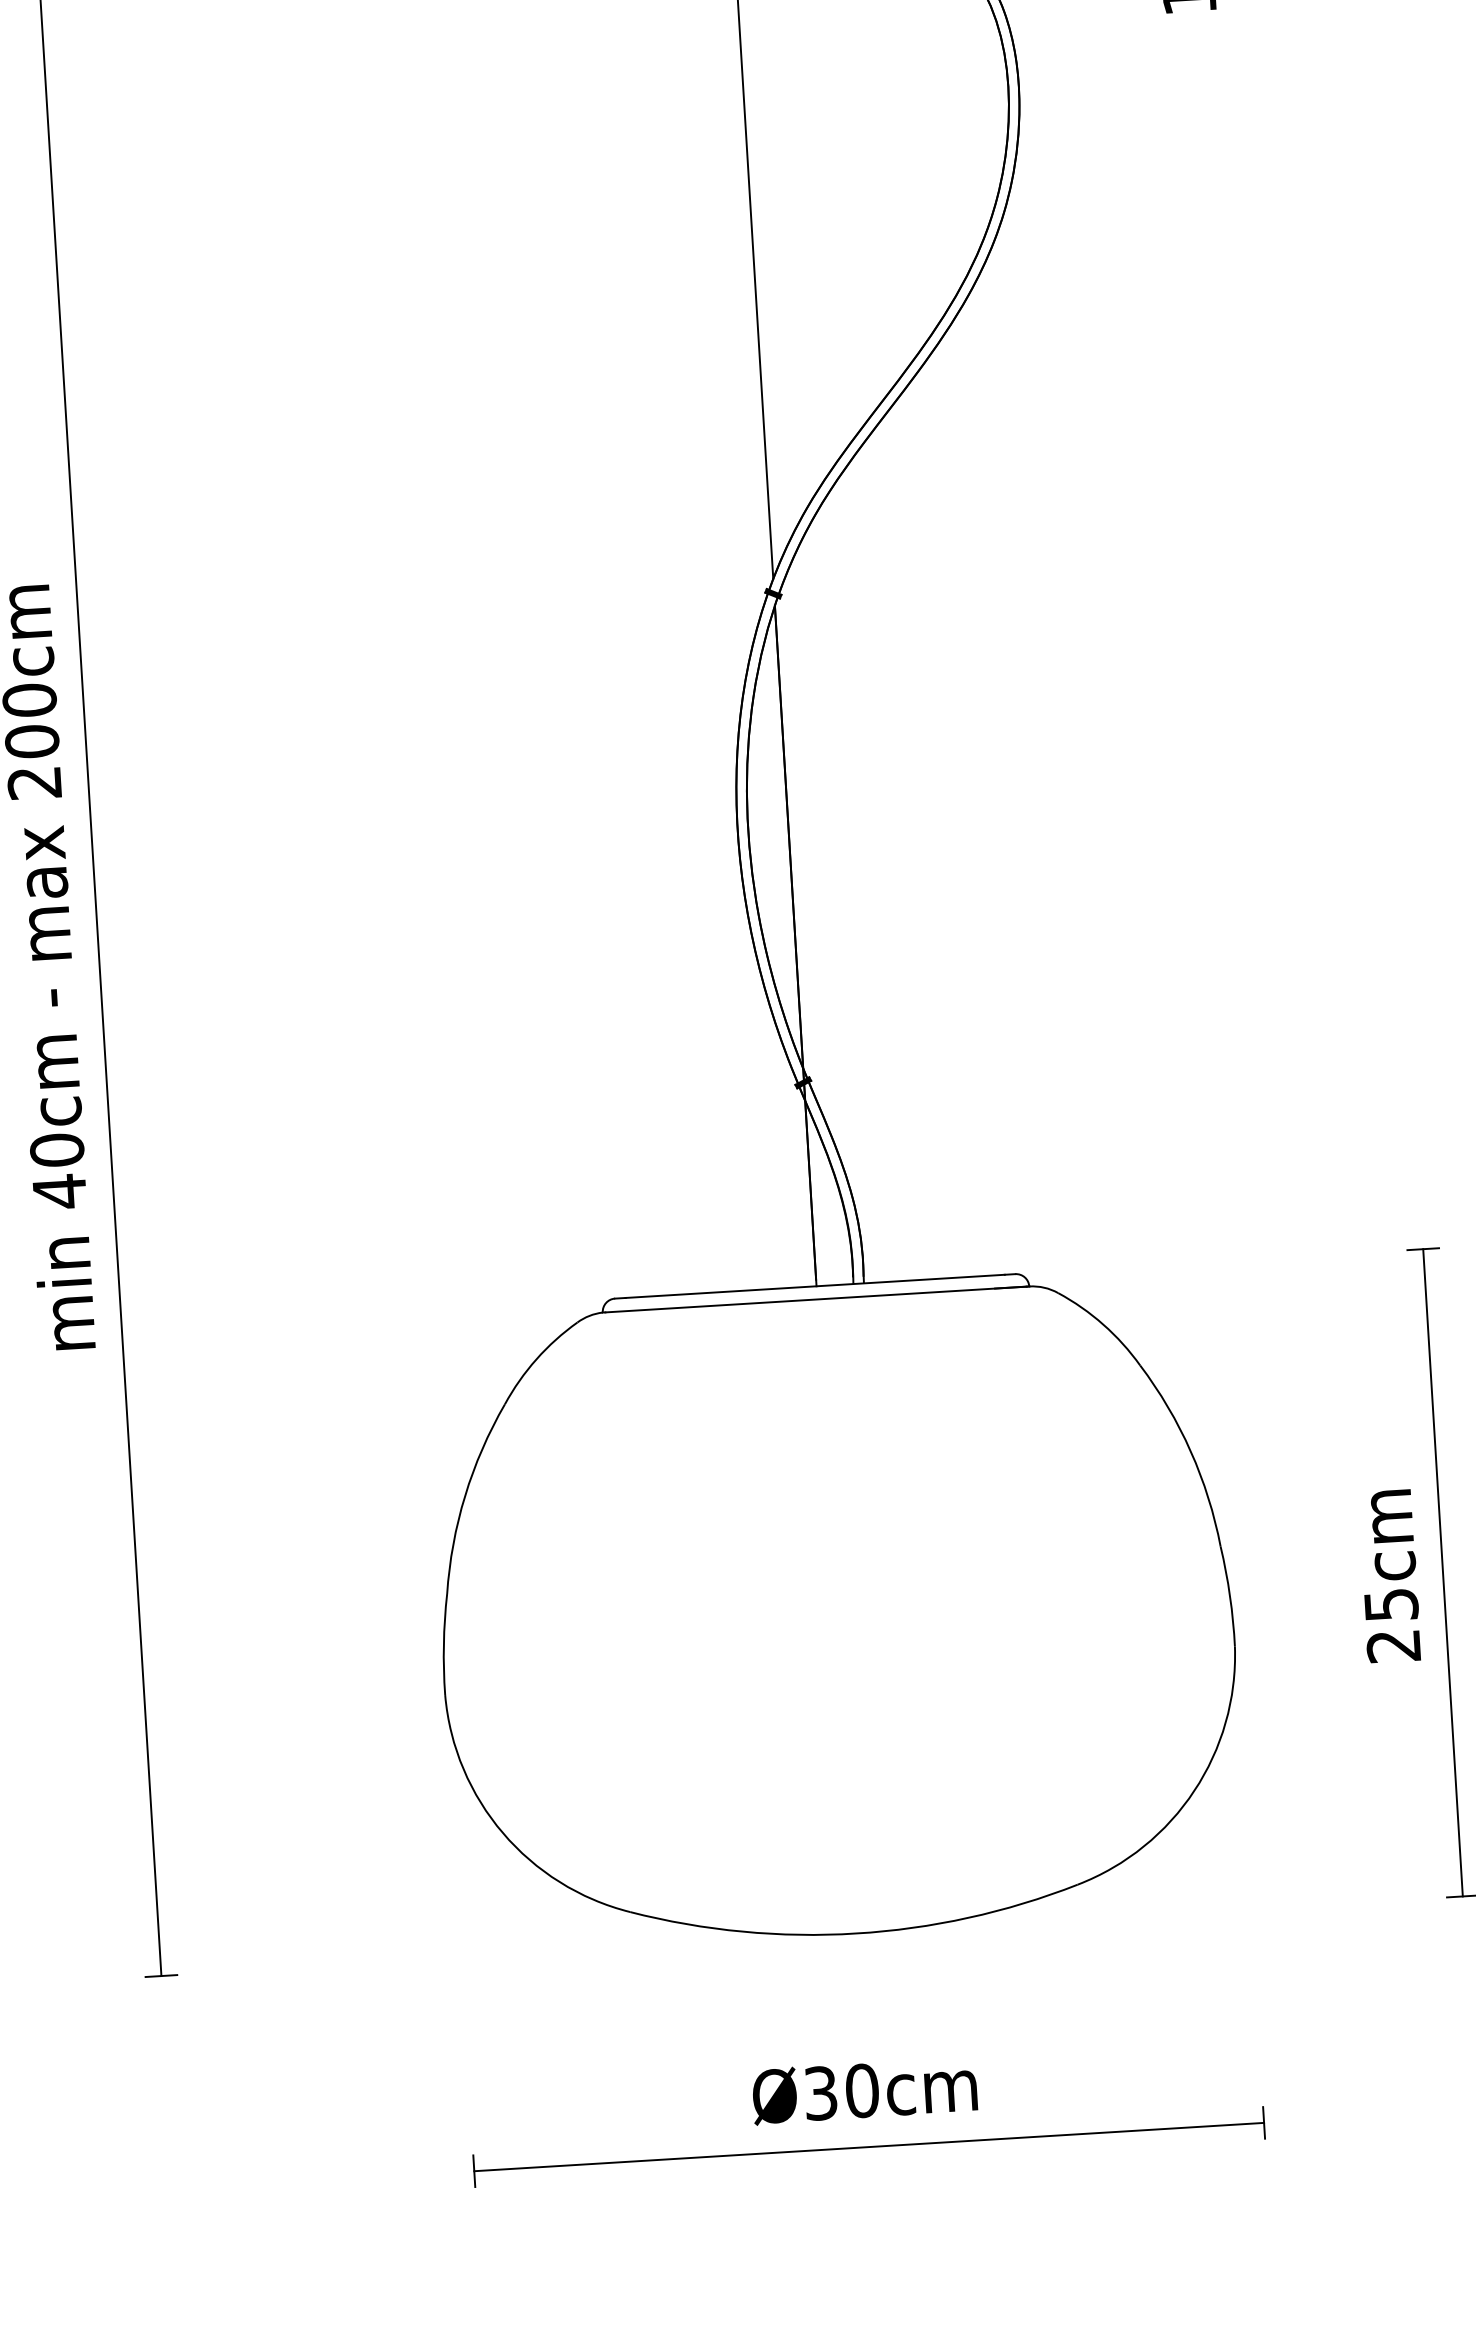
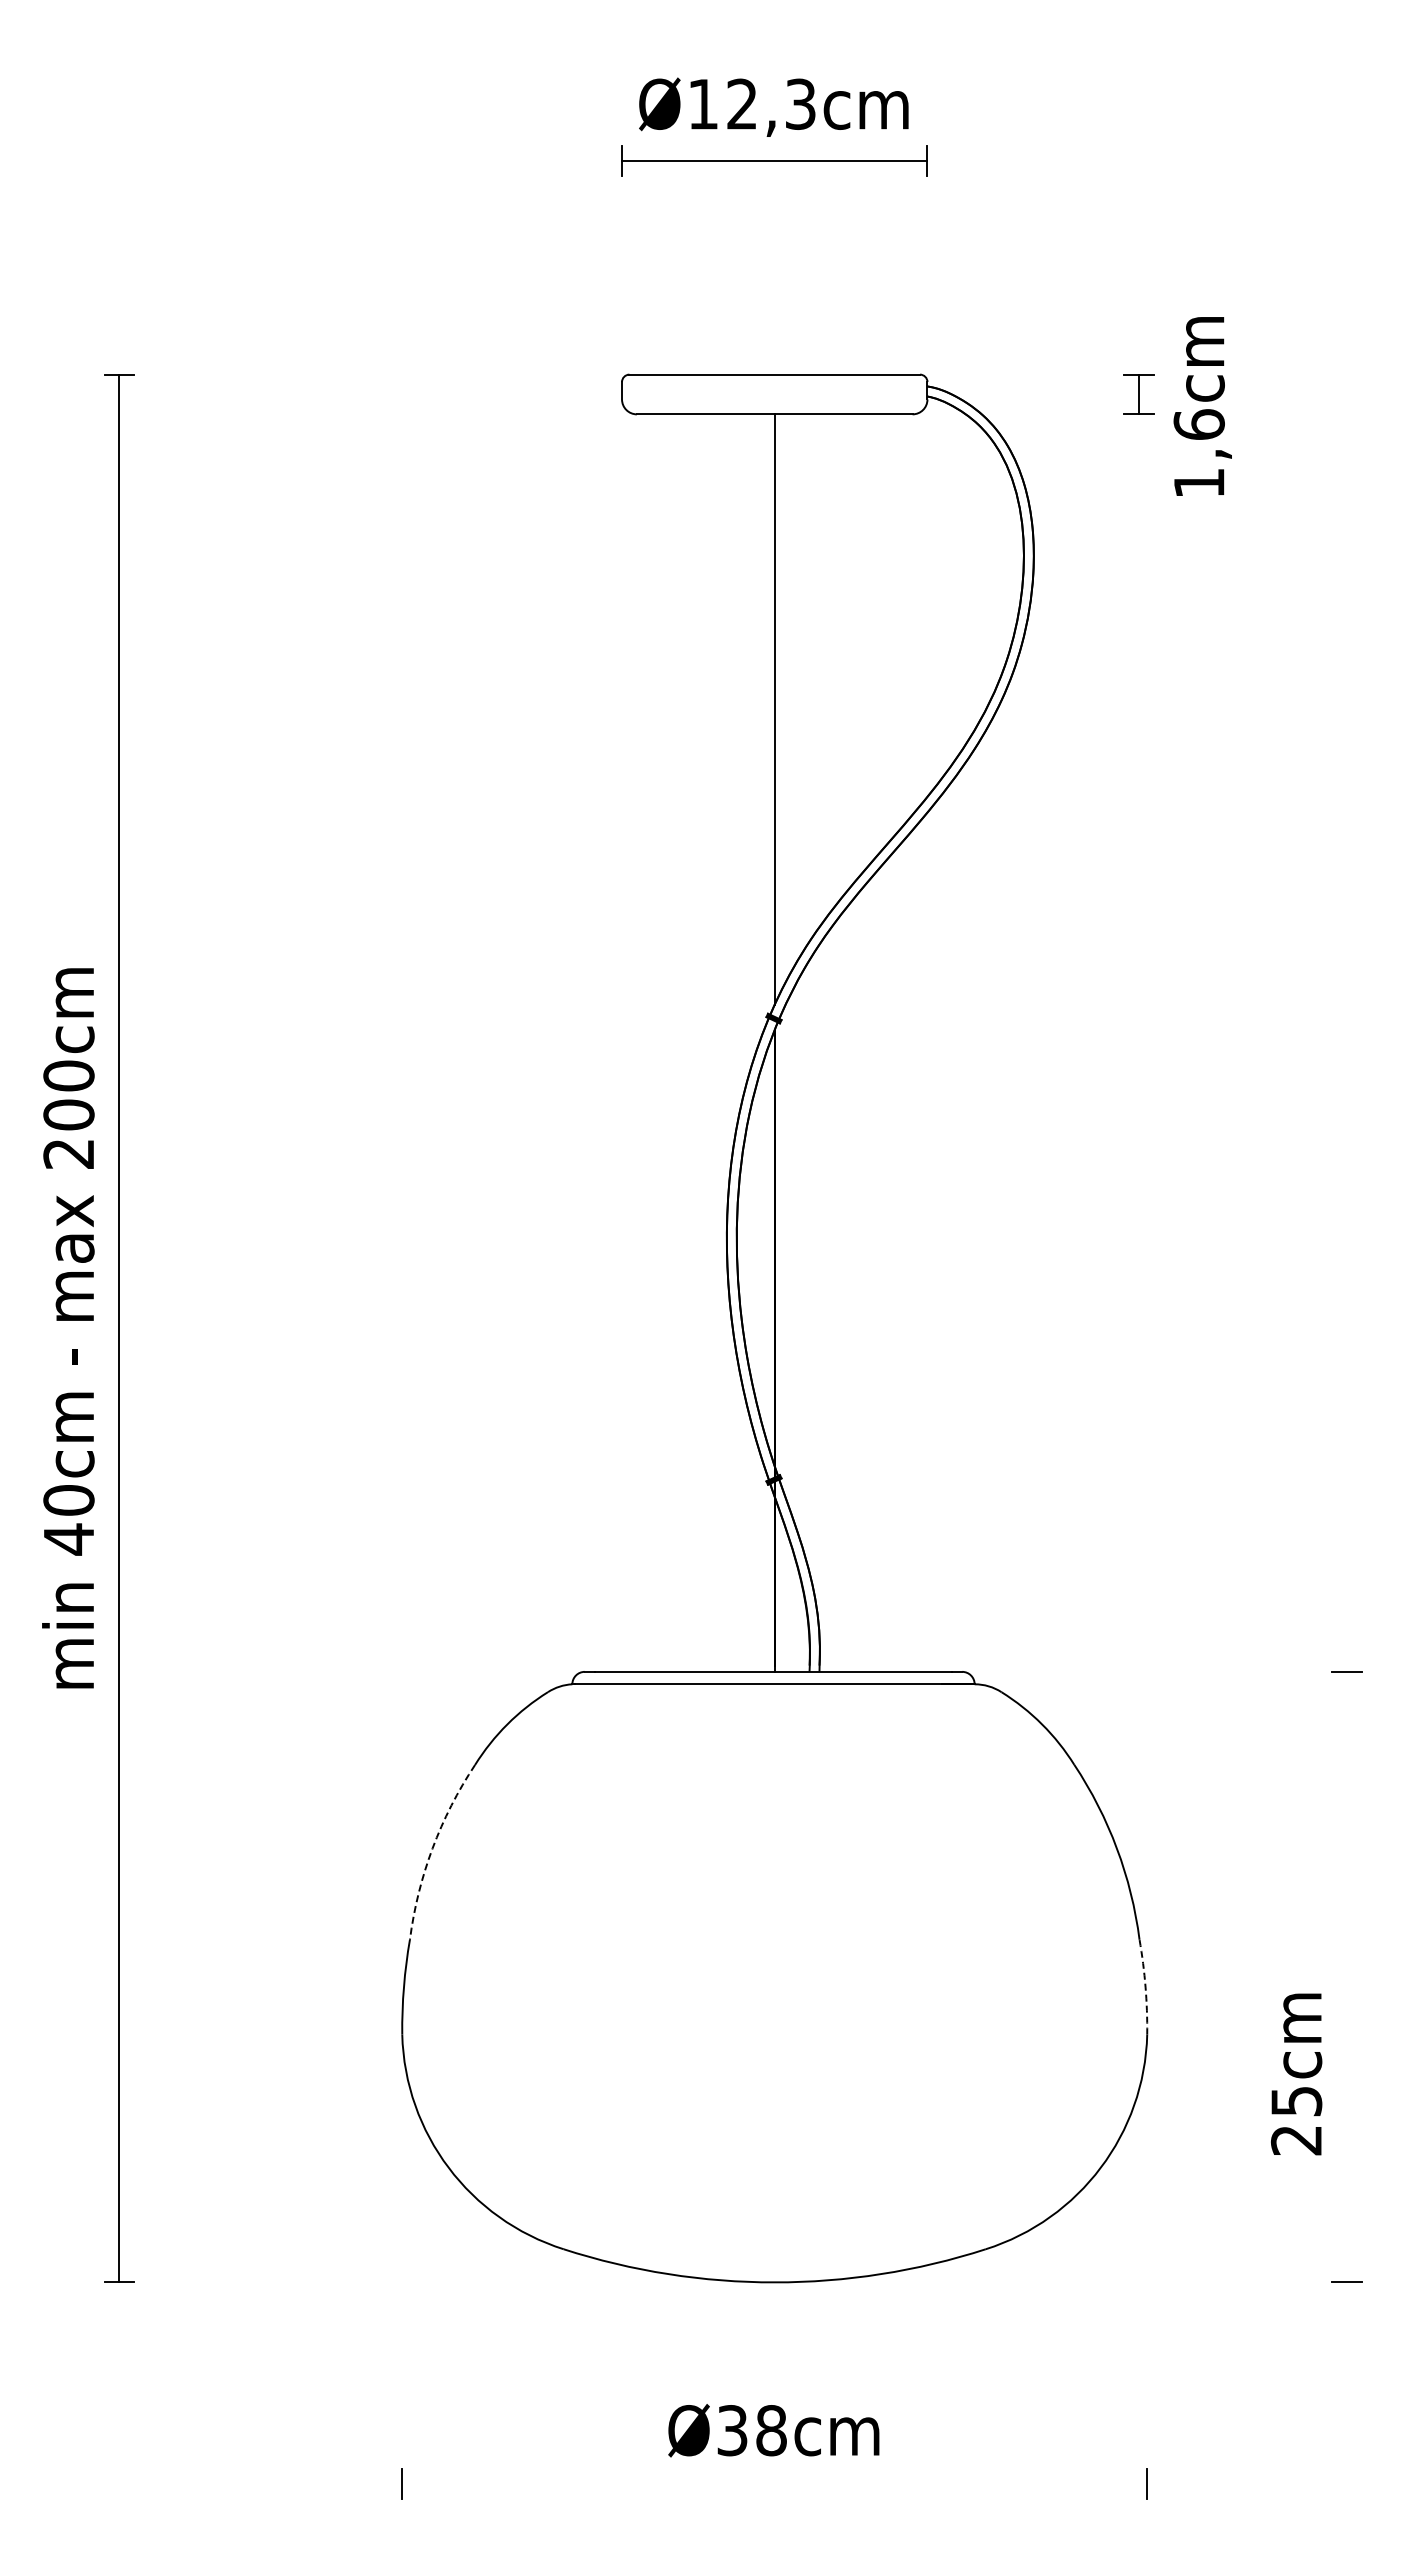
arc: (465, 1495) -> (432, 1848), solid -> dashed
line: (1443, 1572) -> (1347, 1976), removed
text: (1389, 1576) -> (1296, 2074), moved
arc: (1230, 1596) -> (1145, 1987), solid -> dashed
text: (862, 2090) -> (771, 2430), Ø30cm -> Ø38cm
line: (868, 2146) -> (774, 2483), removed

